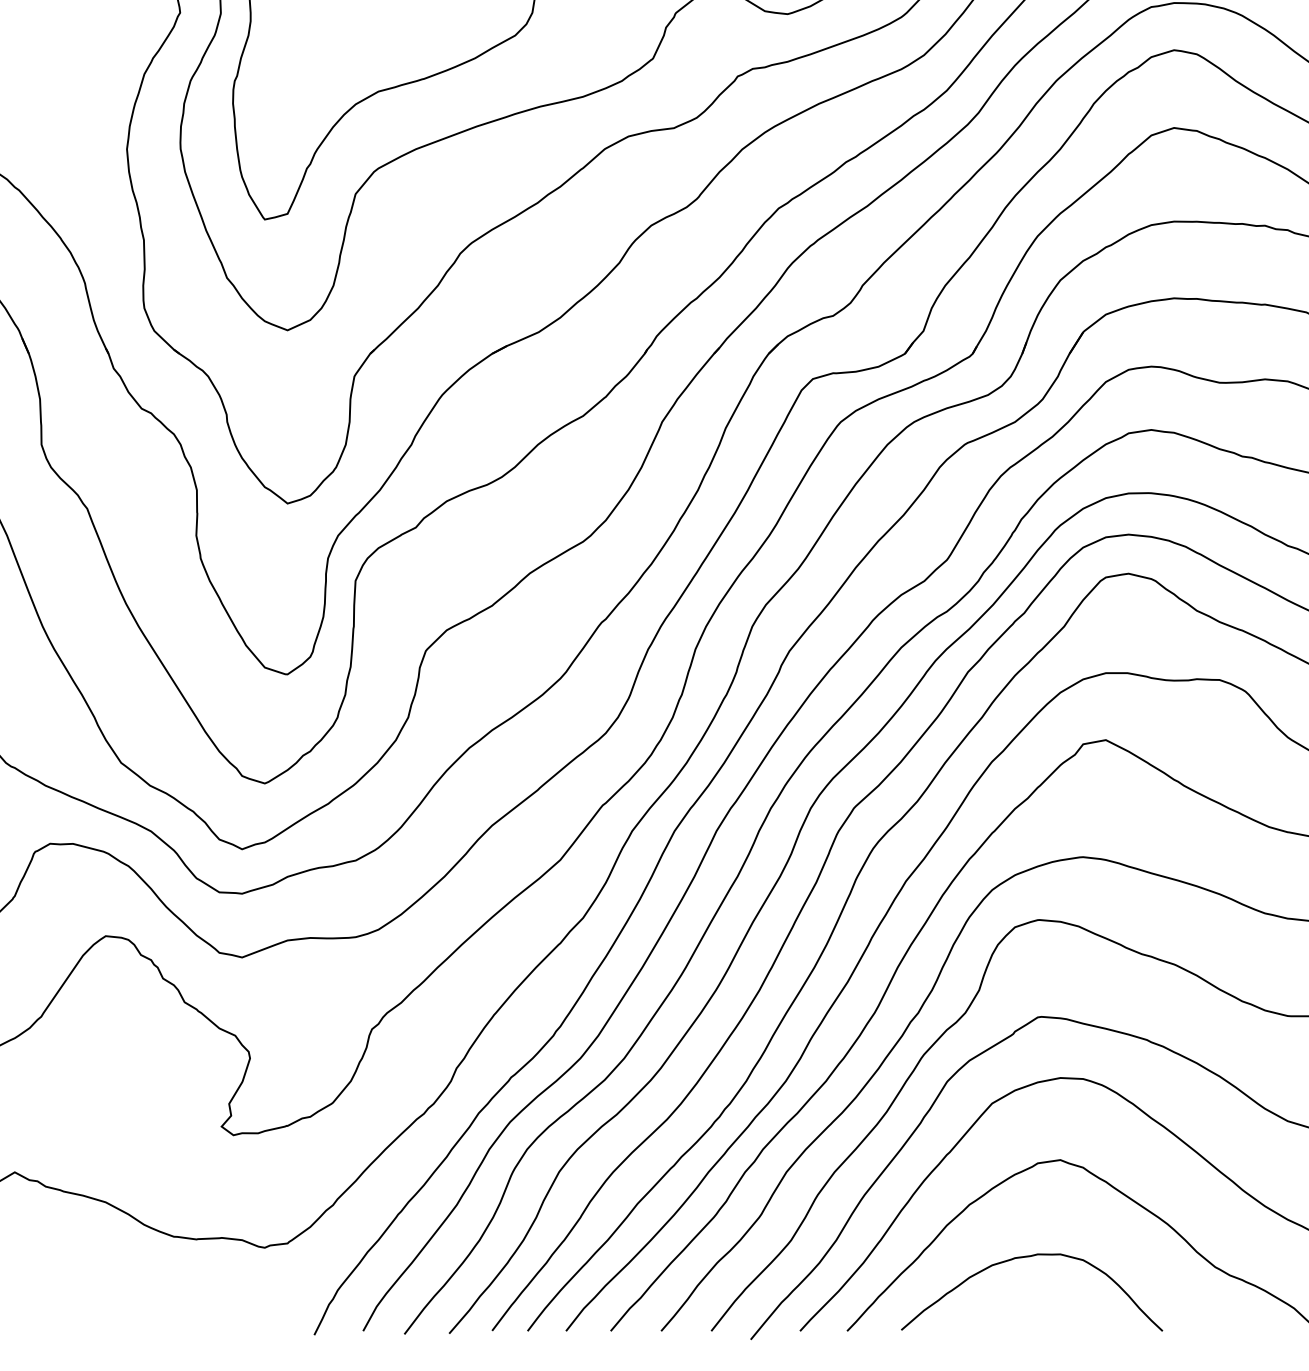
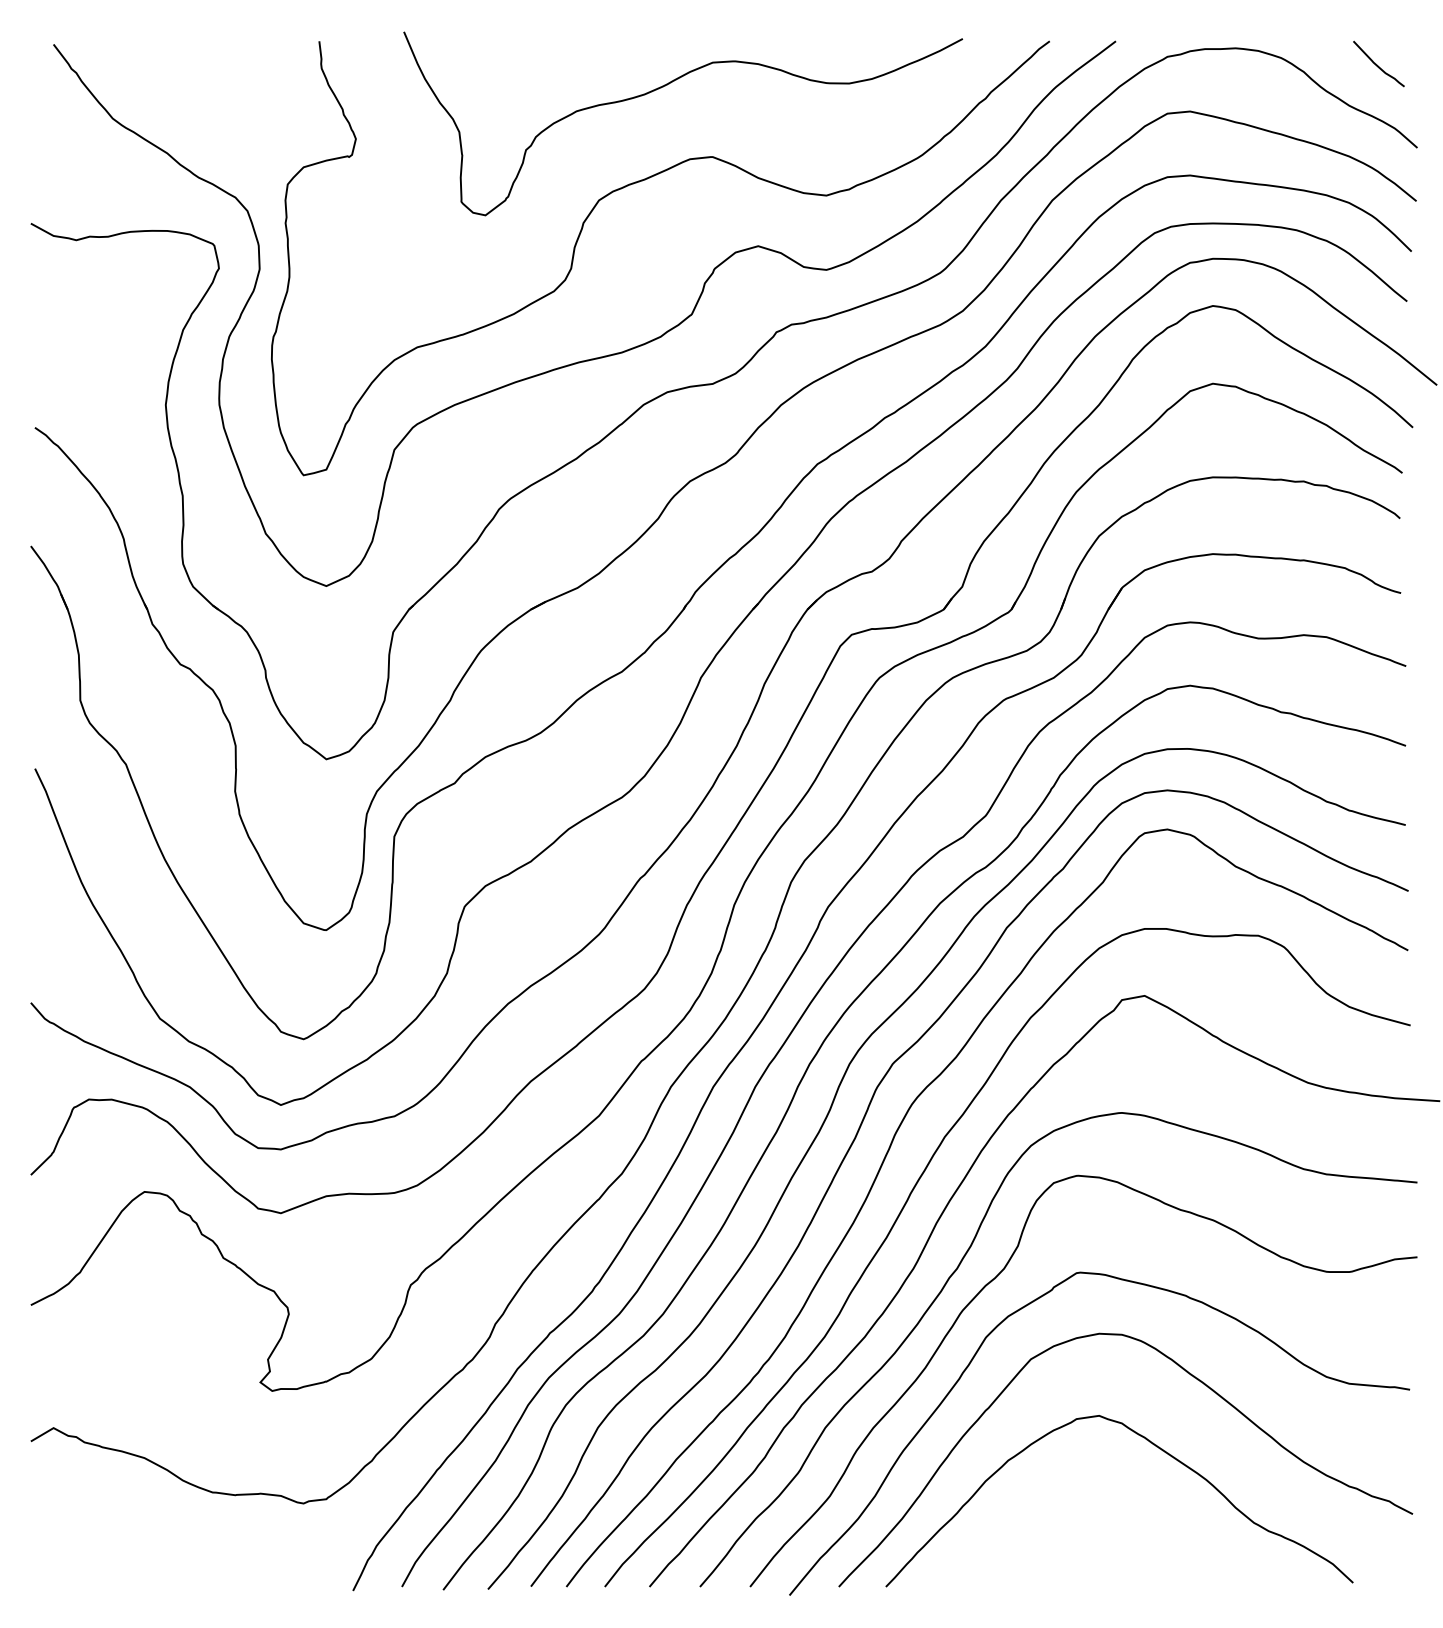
curve: (1027, 1257) -> (1066, 1513), removed

